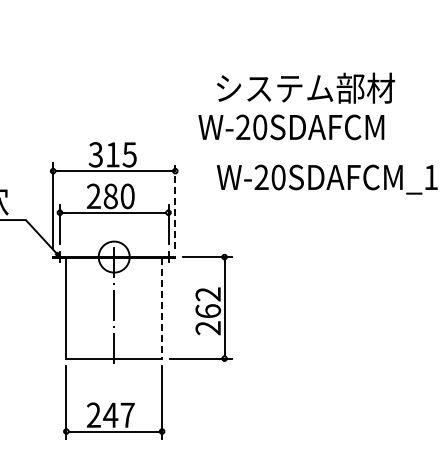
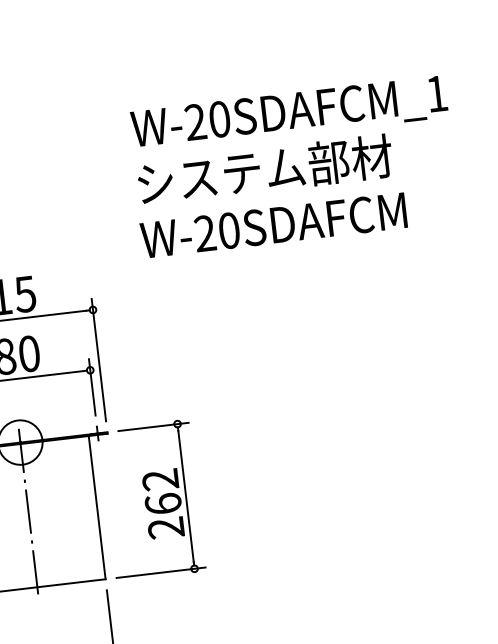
text: (291, 127) -> (273, 225), moved
text: (327, 179) -> (289, 114), moved
line: (175, 206) -> (99, 360), dashed -> solid
line: (162, 308) -> (97, 507), dashed -> solid

